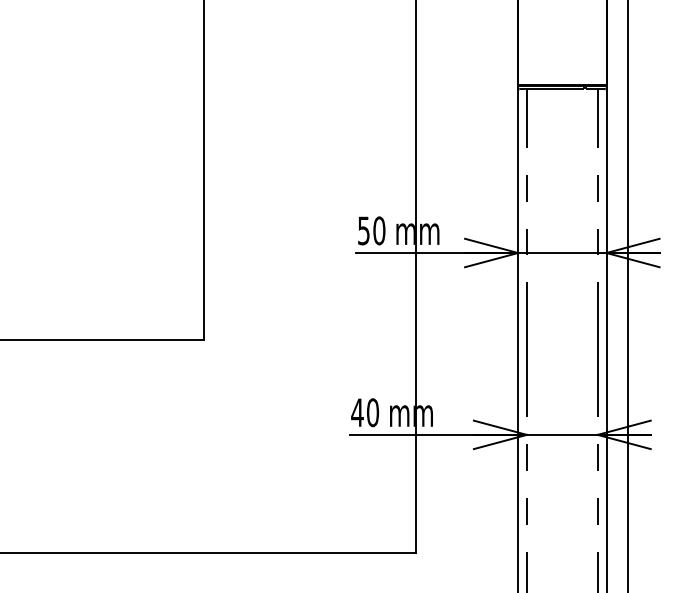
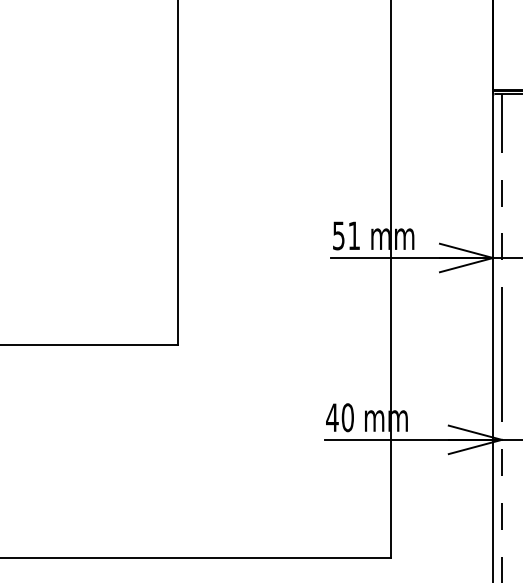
text: (379, 230) -> (354, 235), 50 -> 51

